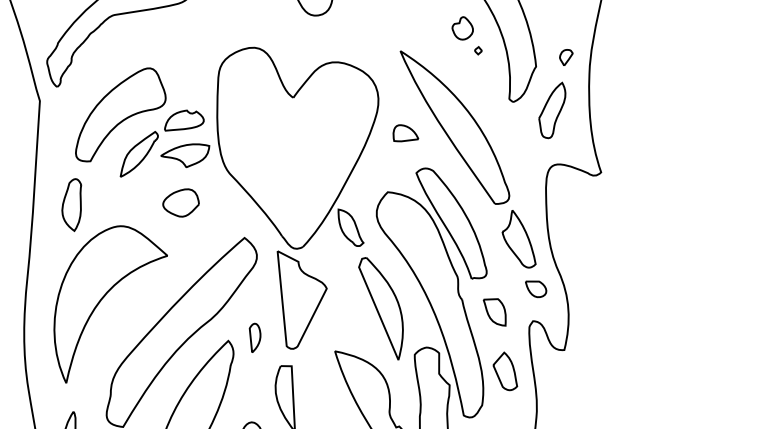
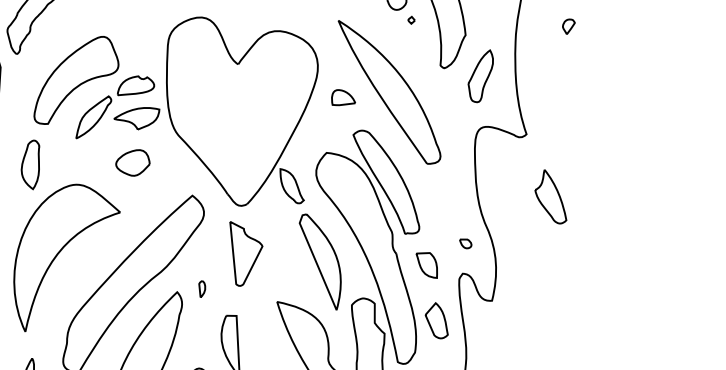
part: (566, 57) -> (569, 26), moved
part: (518, 239) -> (550, 197), moved
part: (536, 289) -> (465, 244), size x0.6
part: (301, 299) -> (245, 253), size x0.7
part: (254, 337) -> (201, 288), size x0.6

